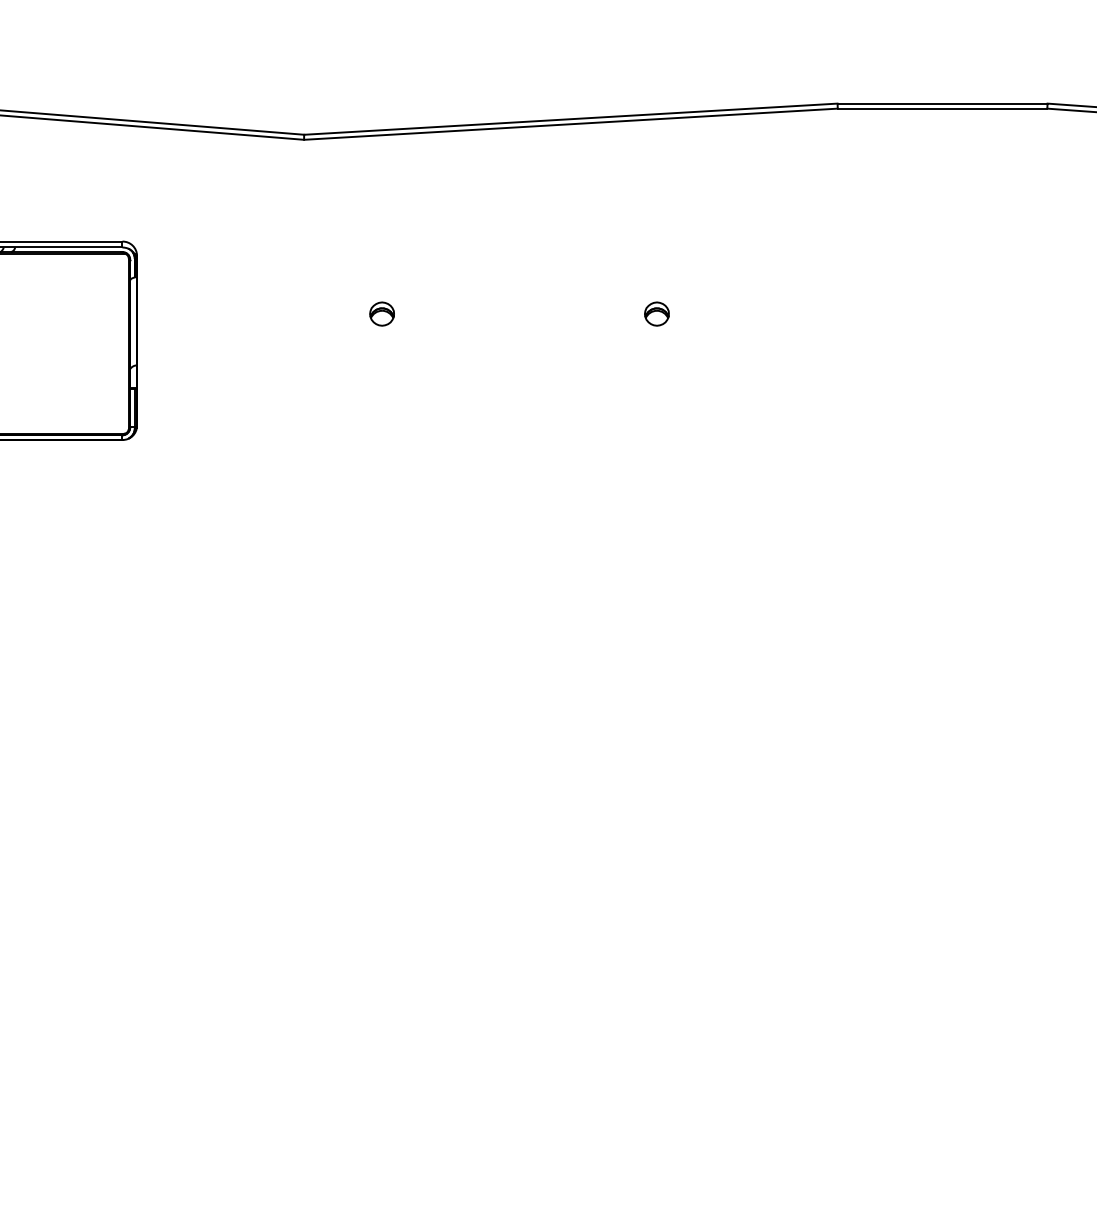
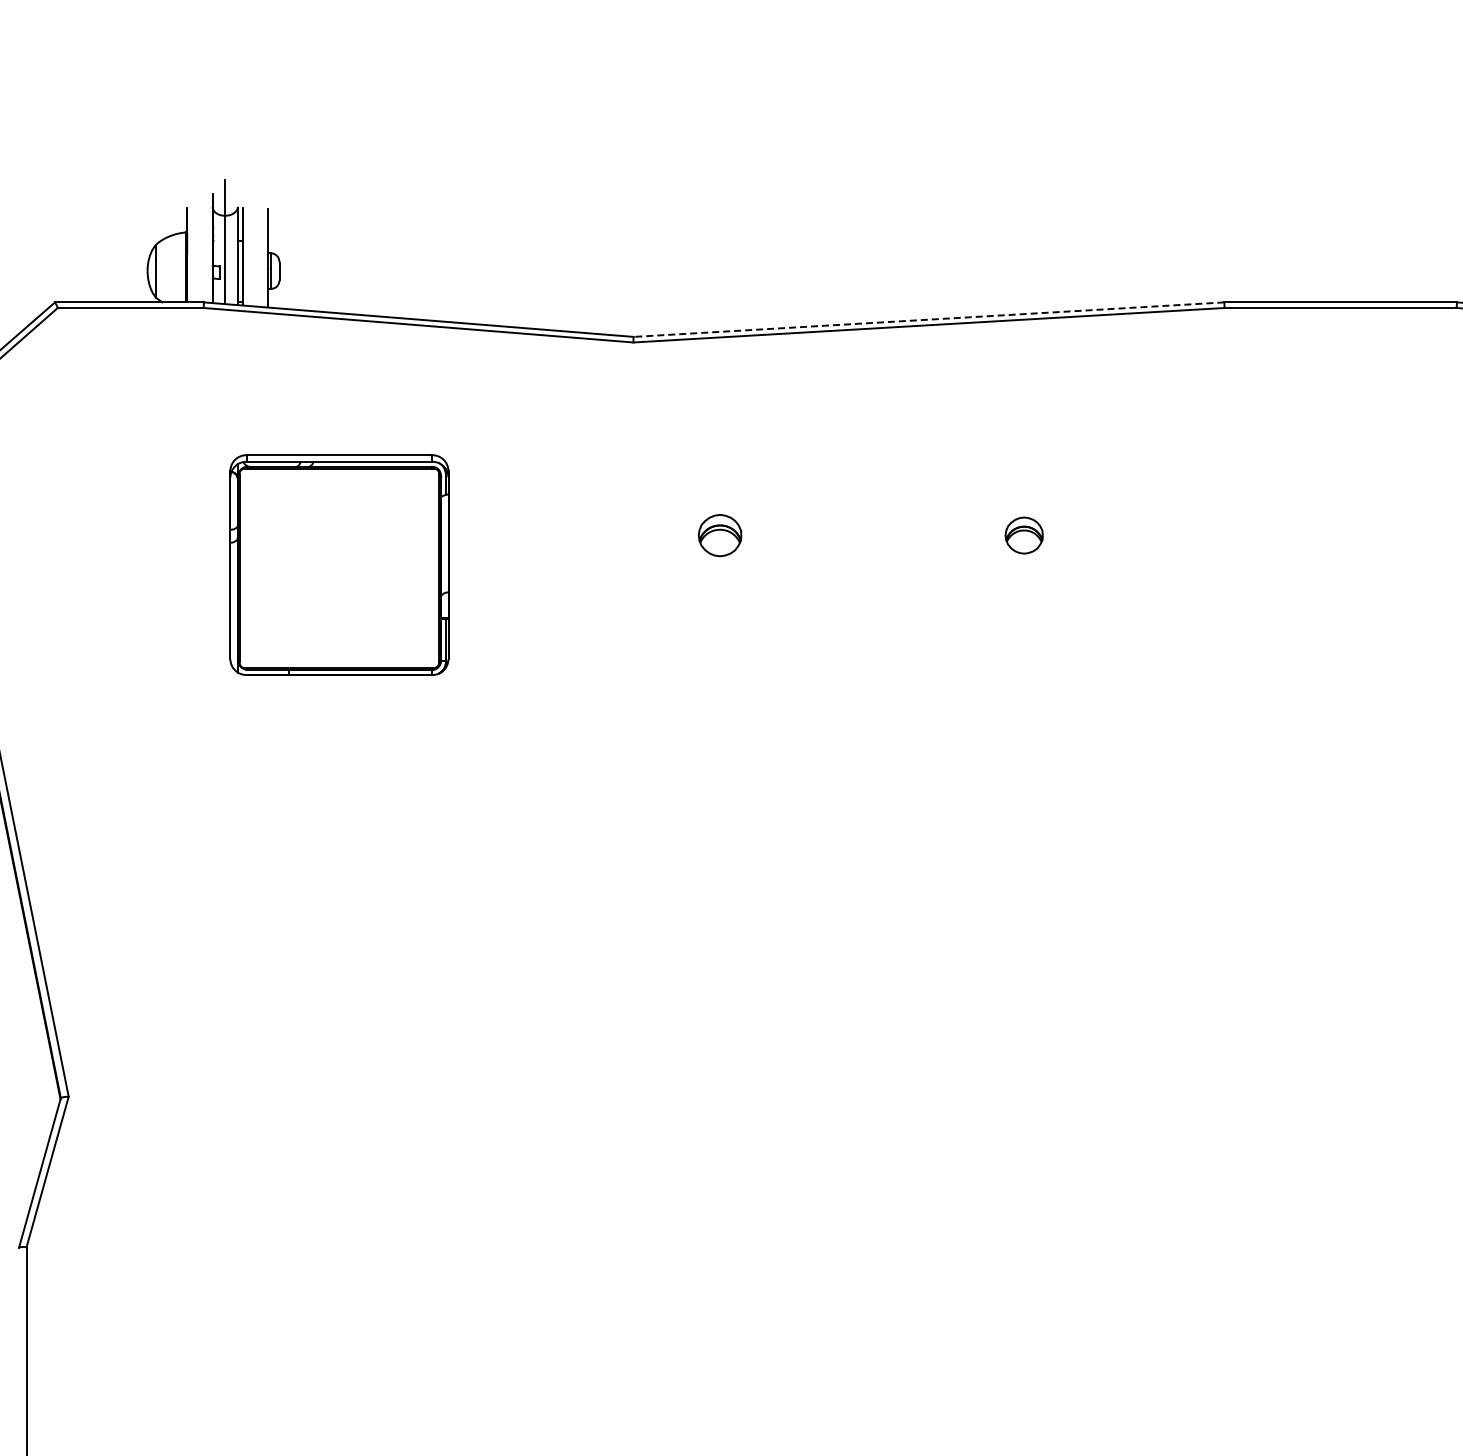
line: (571, 119) -> (929, 319), solid -> dashed
part: (381, 314) -> (719, 535), size x1.6
part: (657, 314) -> (1024, 535), size x1.4

